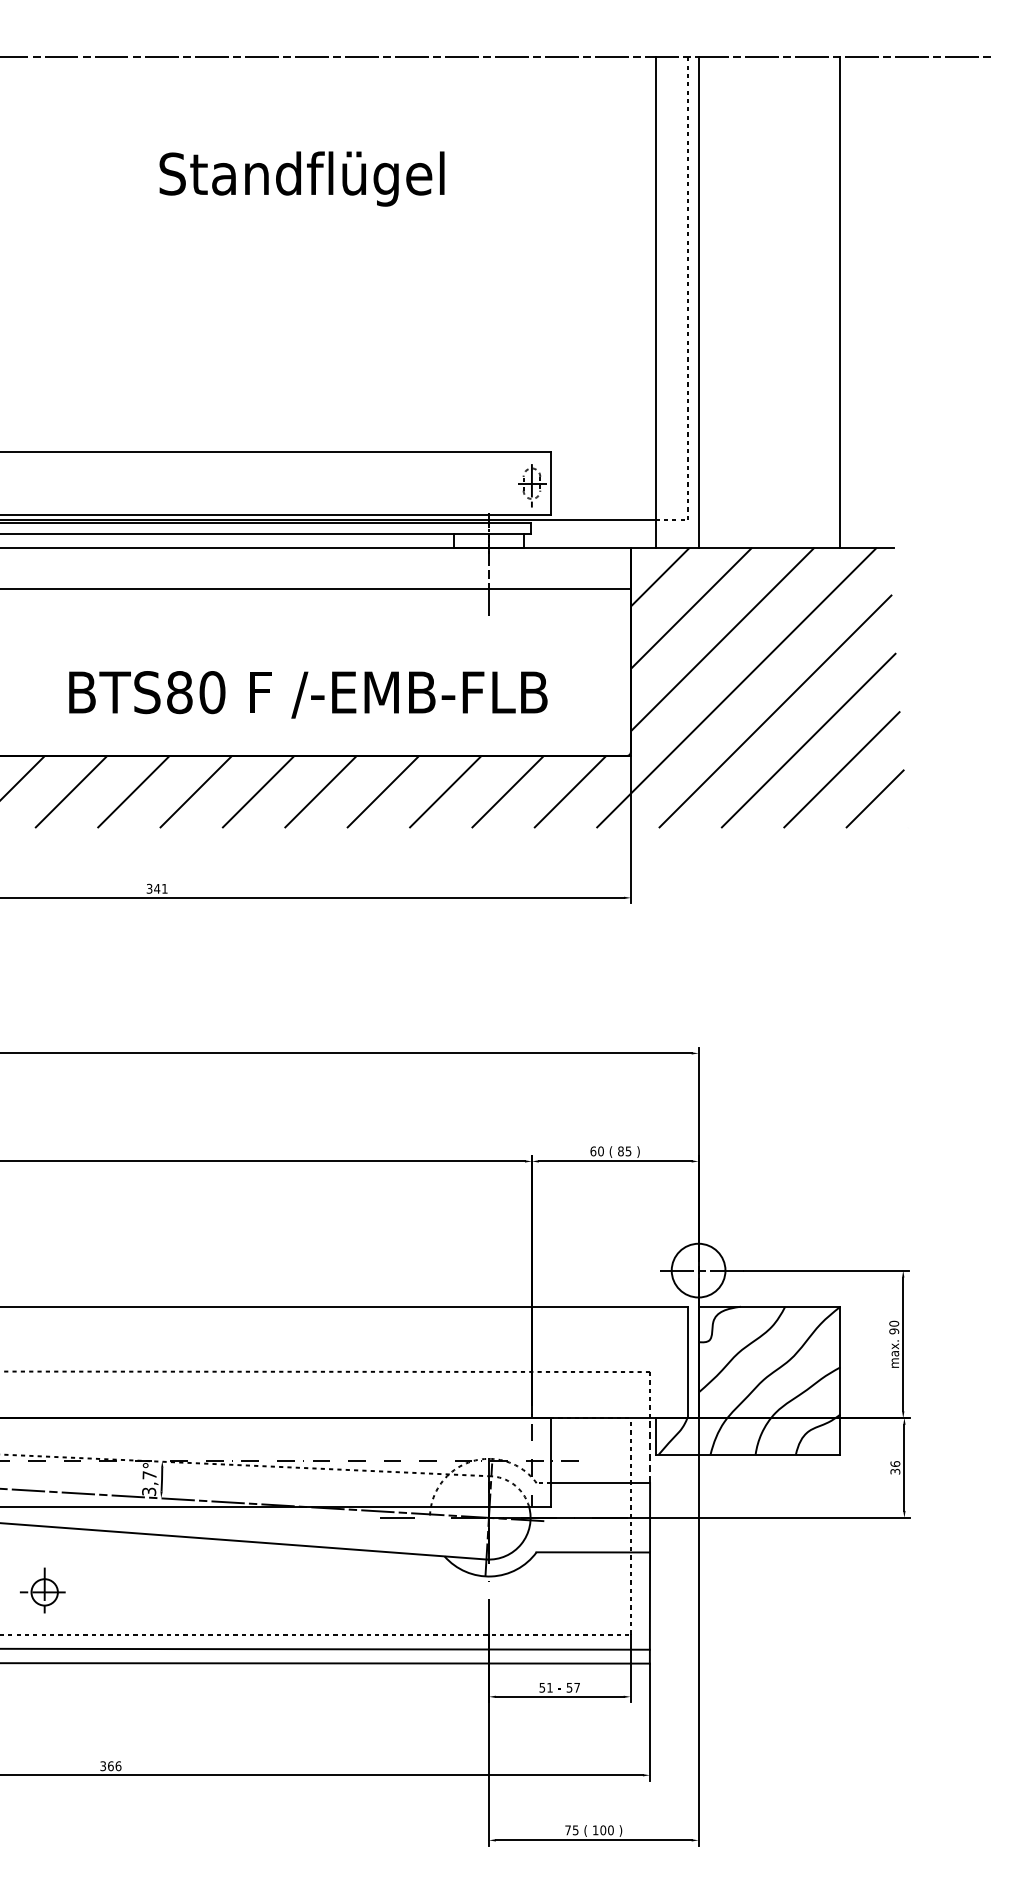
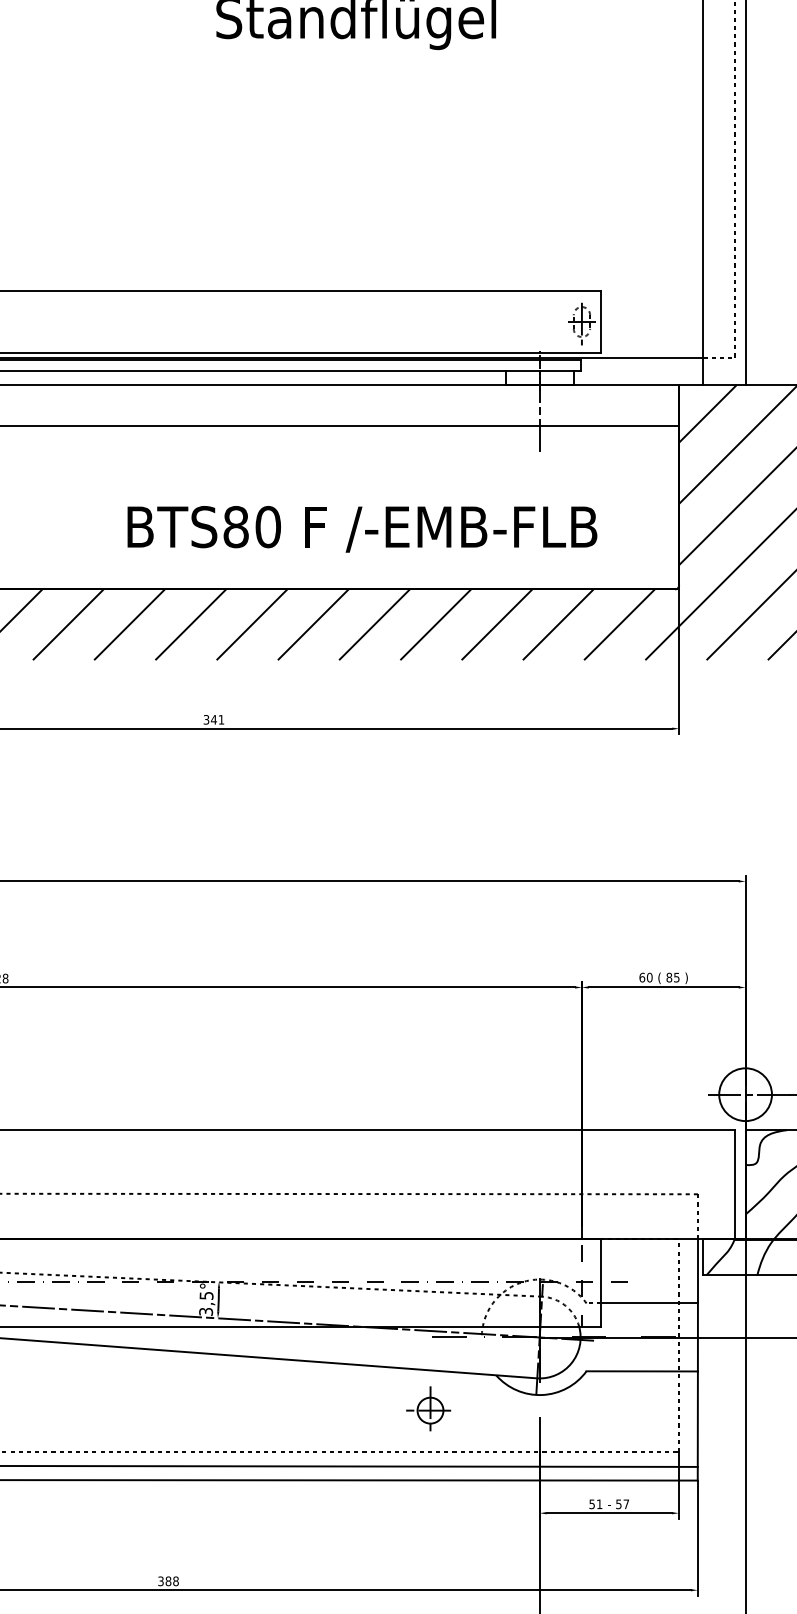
line: (650, 1450) -> (698, 1271), dashed -> solid
text: (149, 1475) -> (206, 1295), 3,7° -> 3,5°
part: (42, 1590) -> (428, 1408), moved
text: (114, 1765) -> (172, 1580), 366 -> 388

